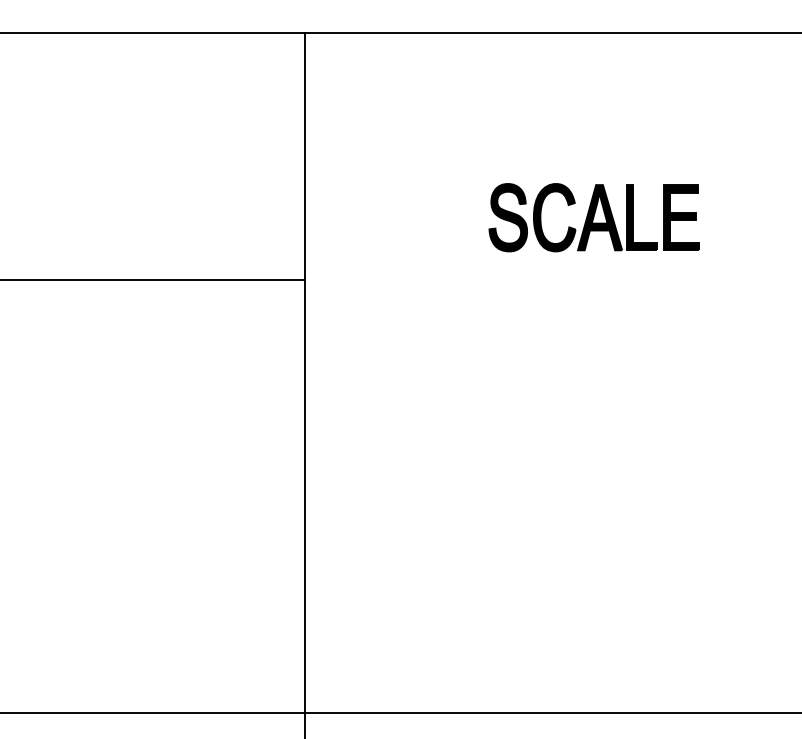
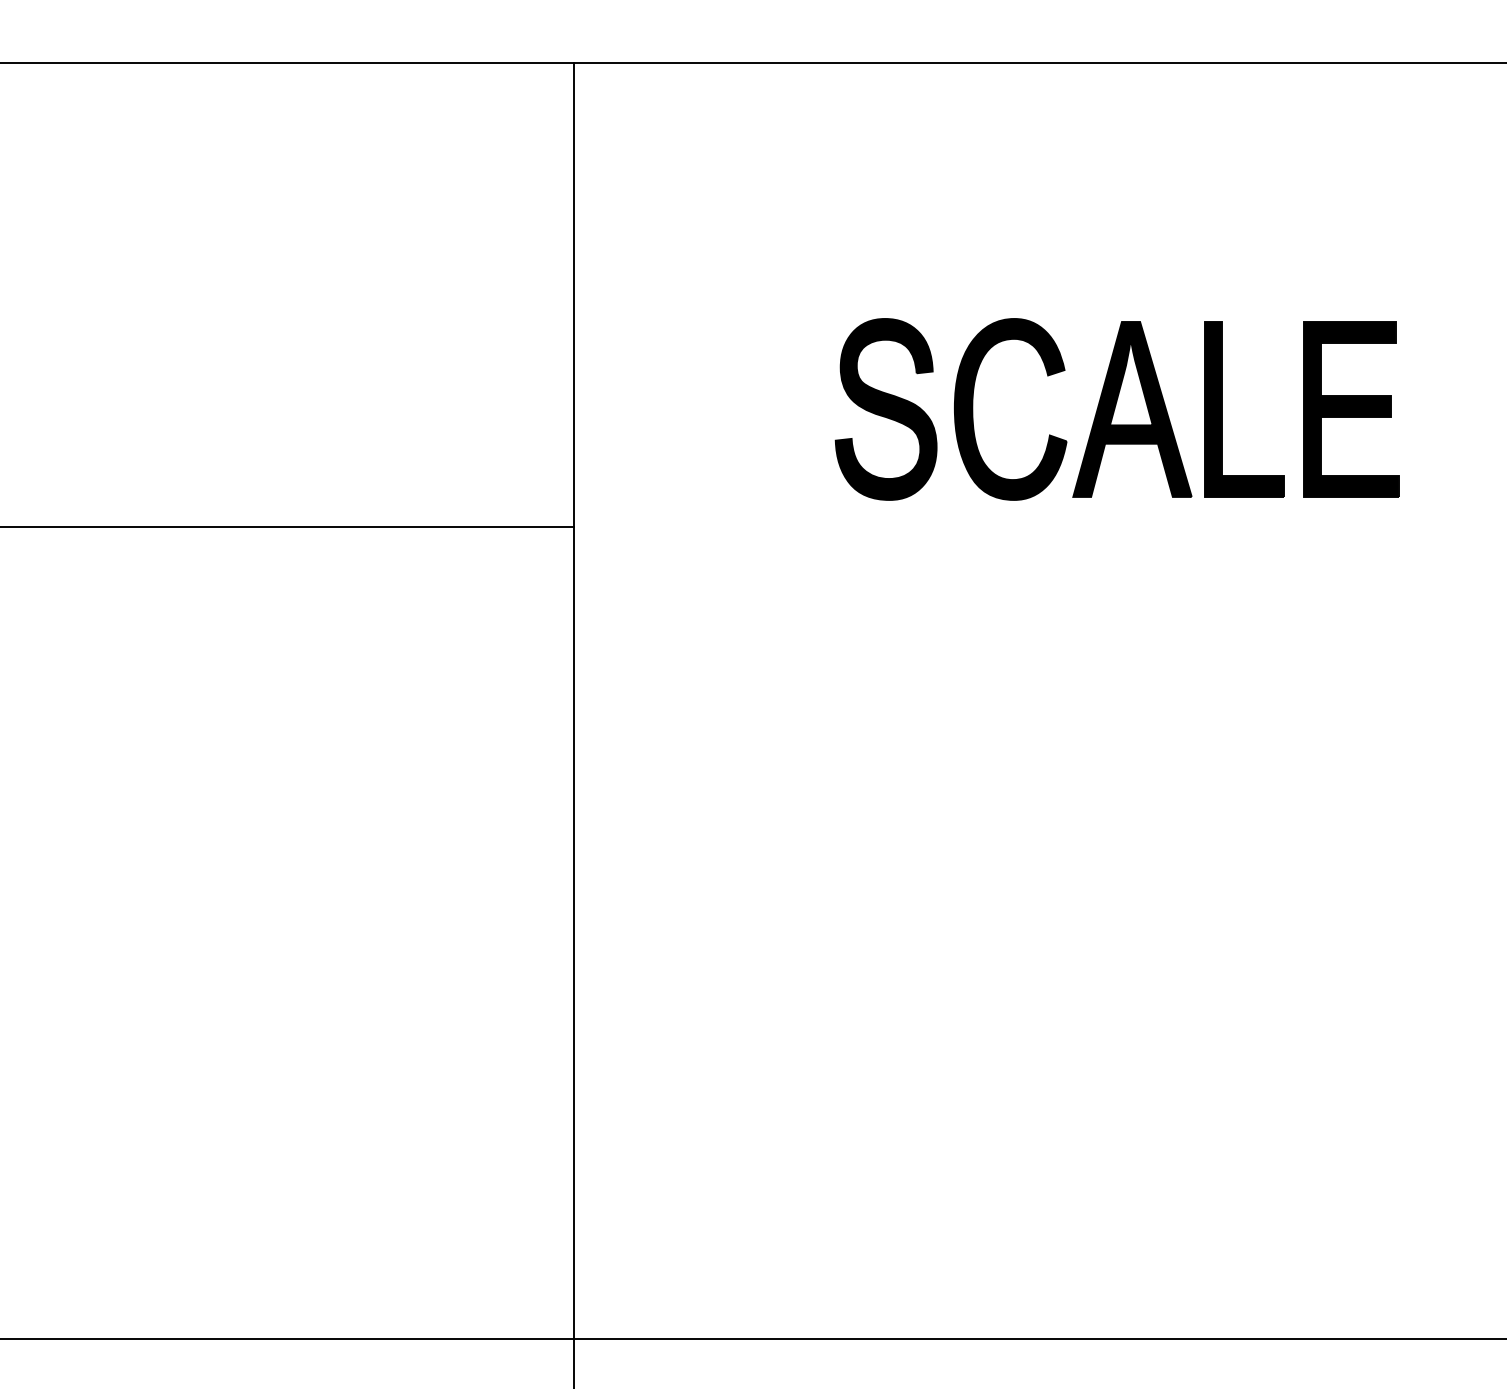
part: (593, 217) -> (1115, 408), size x1.43

